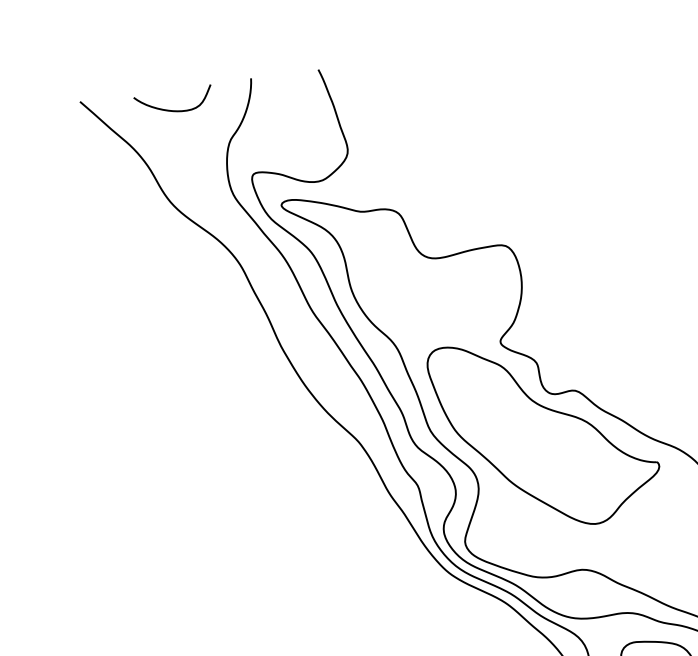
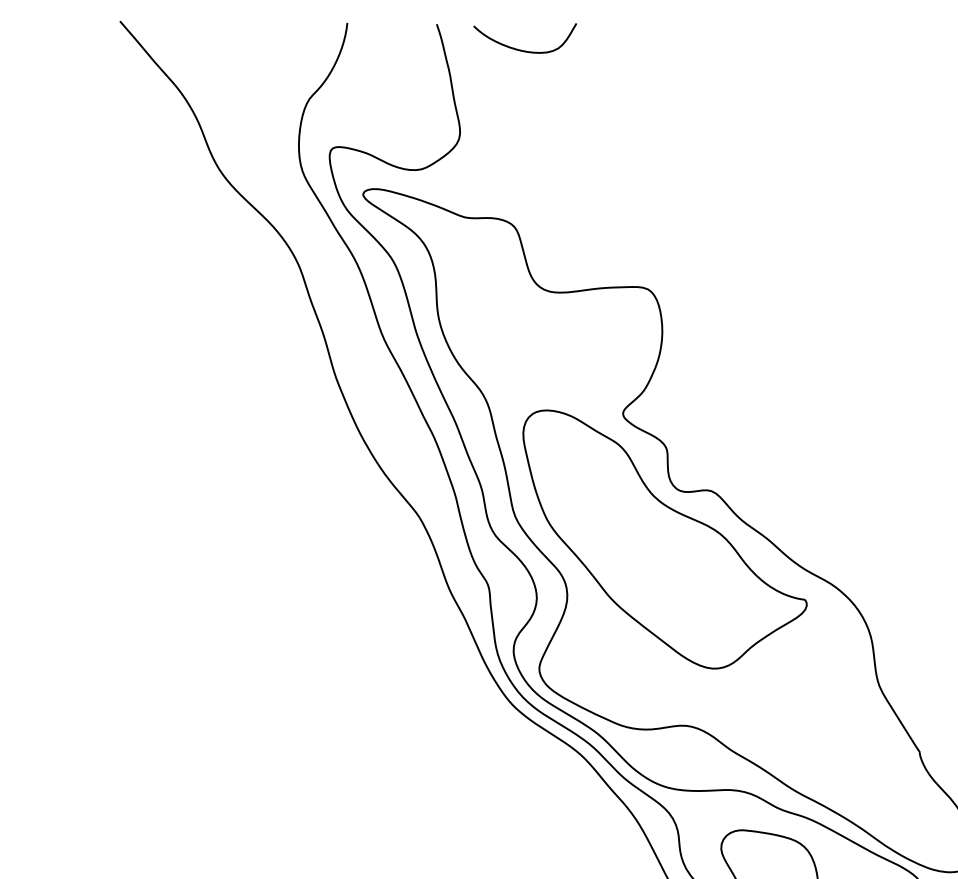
curve: (172, 110) -> (521, 49), moved

